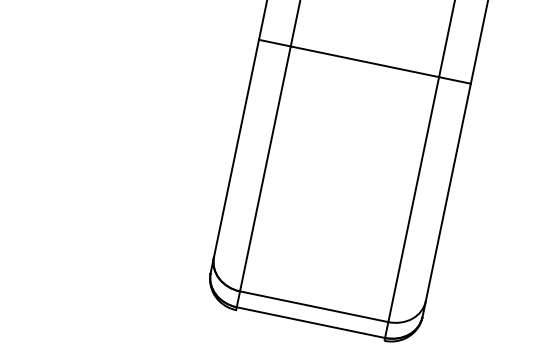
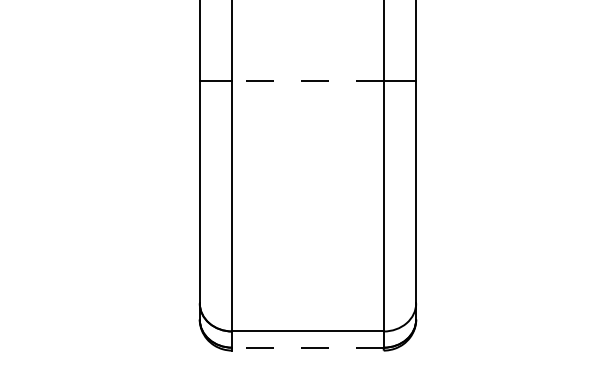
line: (365, 62) -> (308, 81), solid -> dashed
line: (311, 322) -> (308, 347), solid -> dashed

